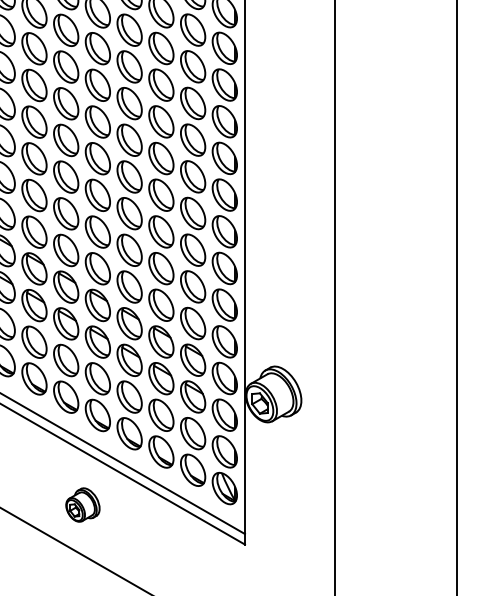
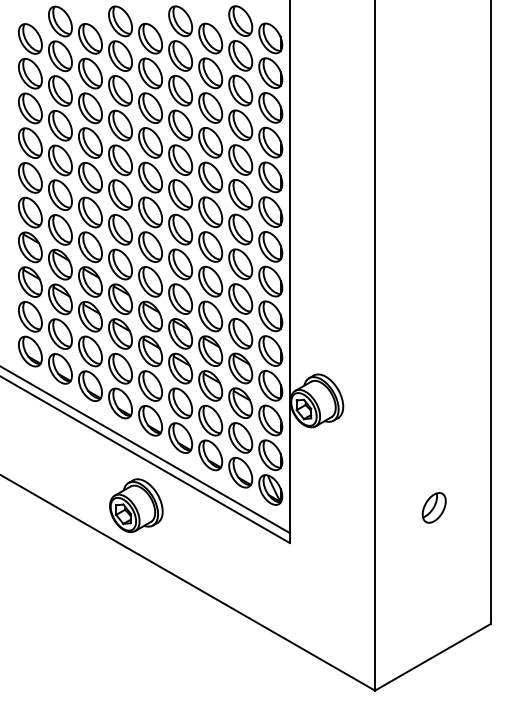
part: (83, 504) -> (136, 505), size x1.67
part: (396, 507) -> (433, 507), added

